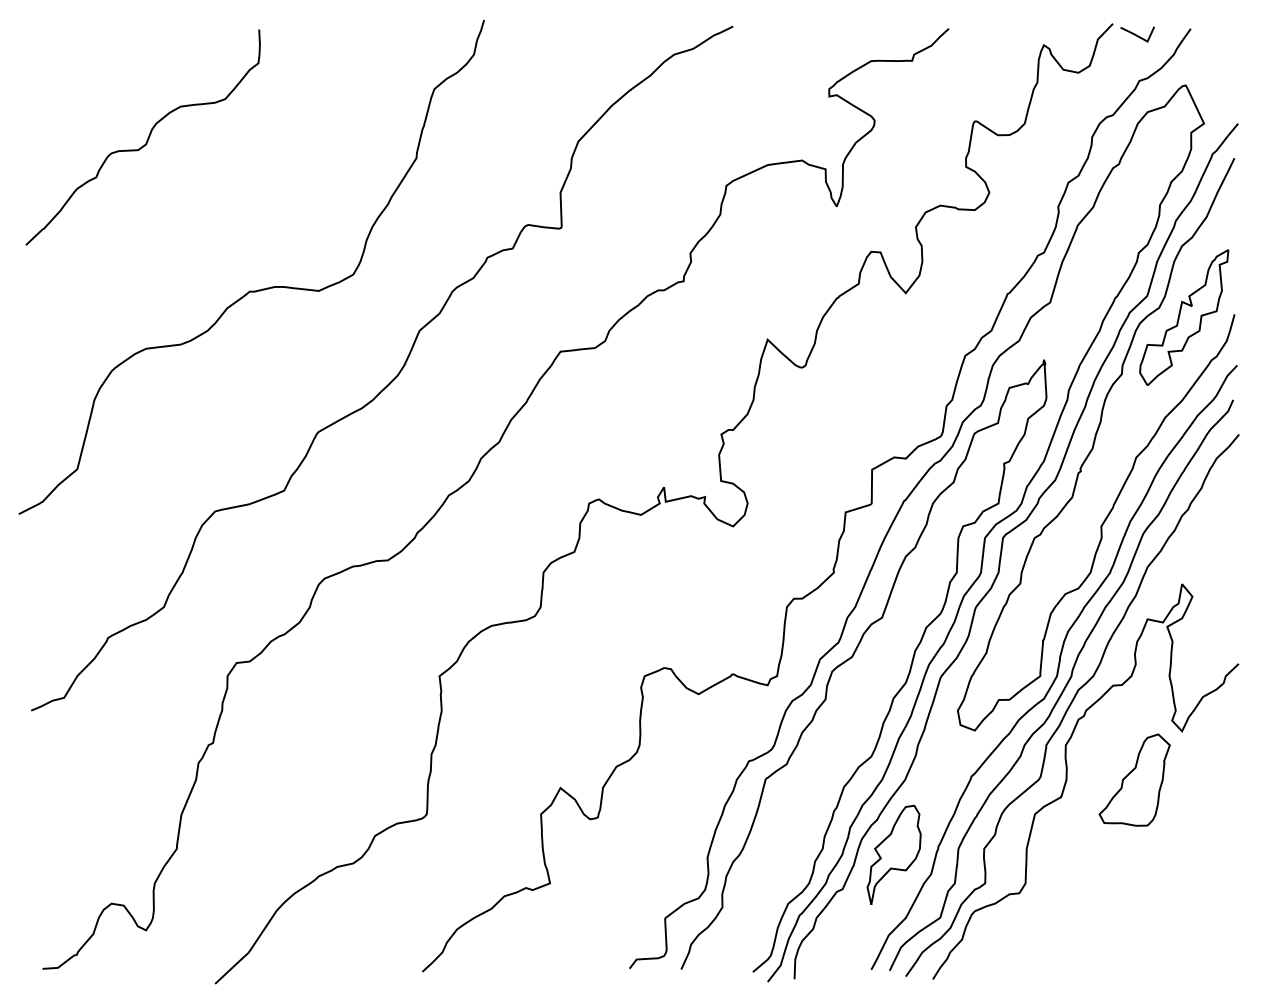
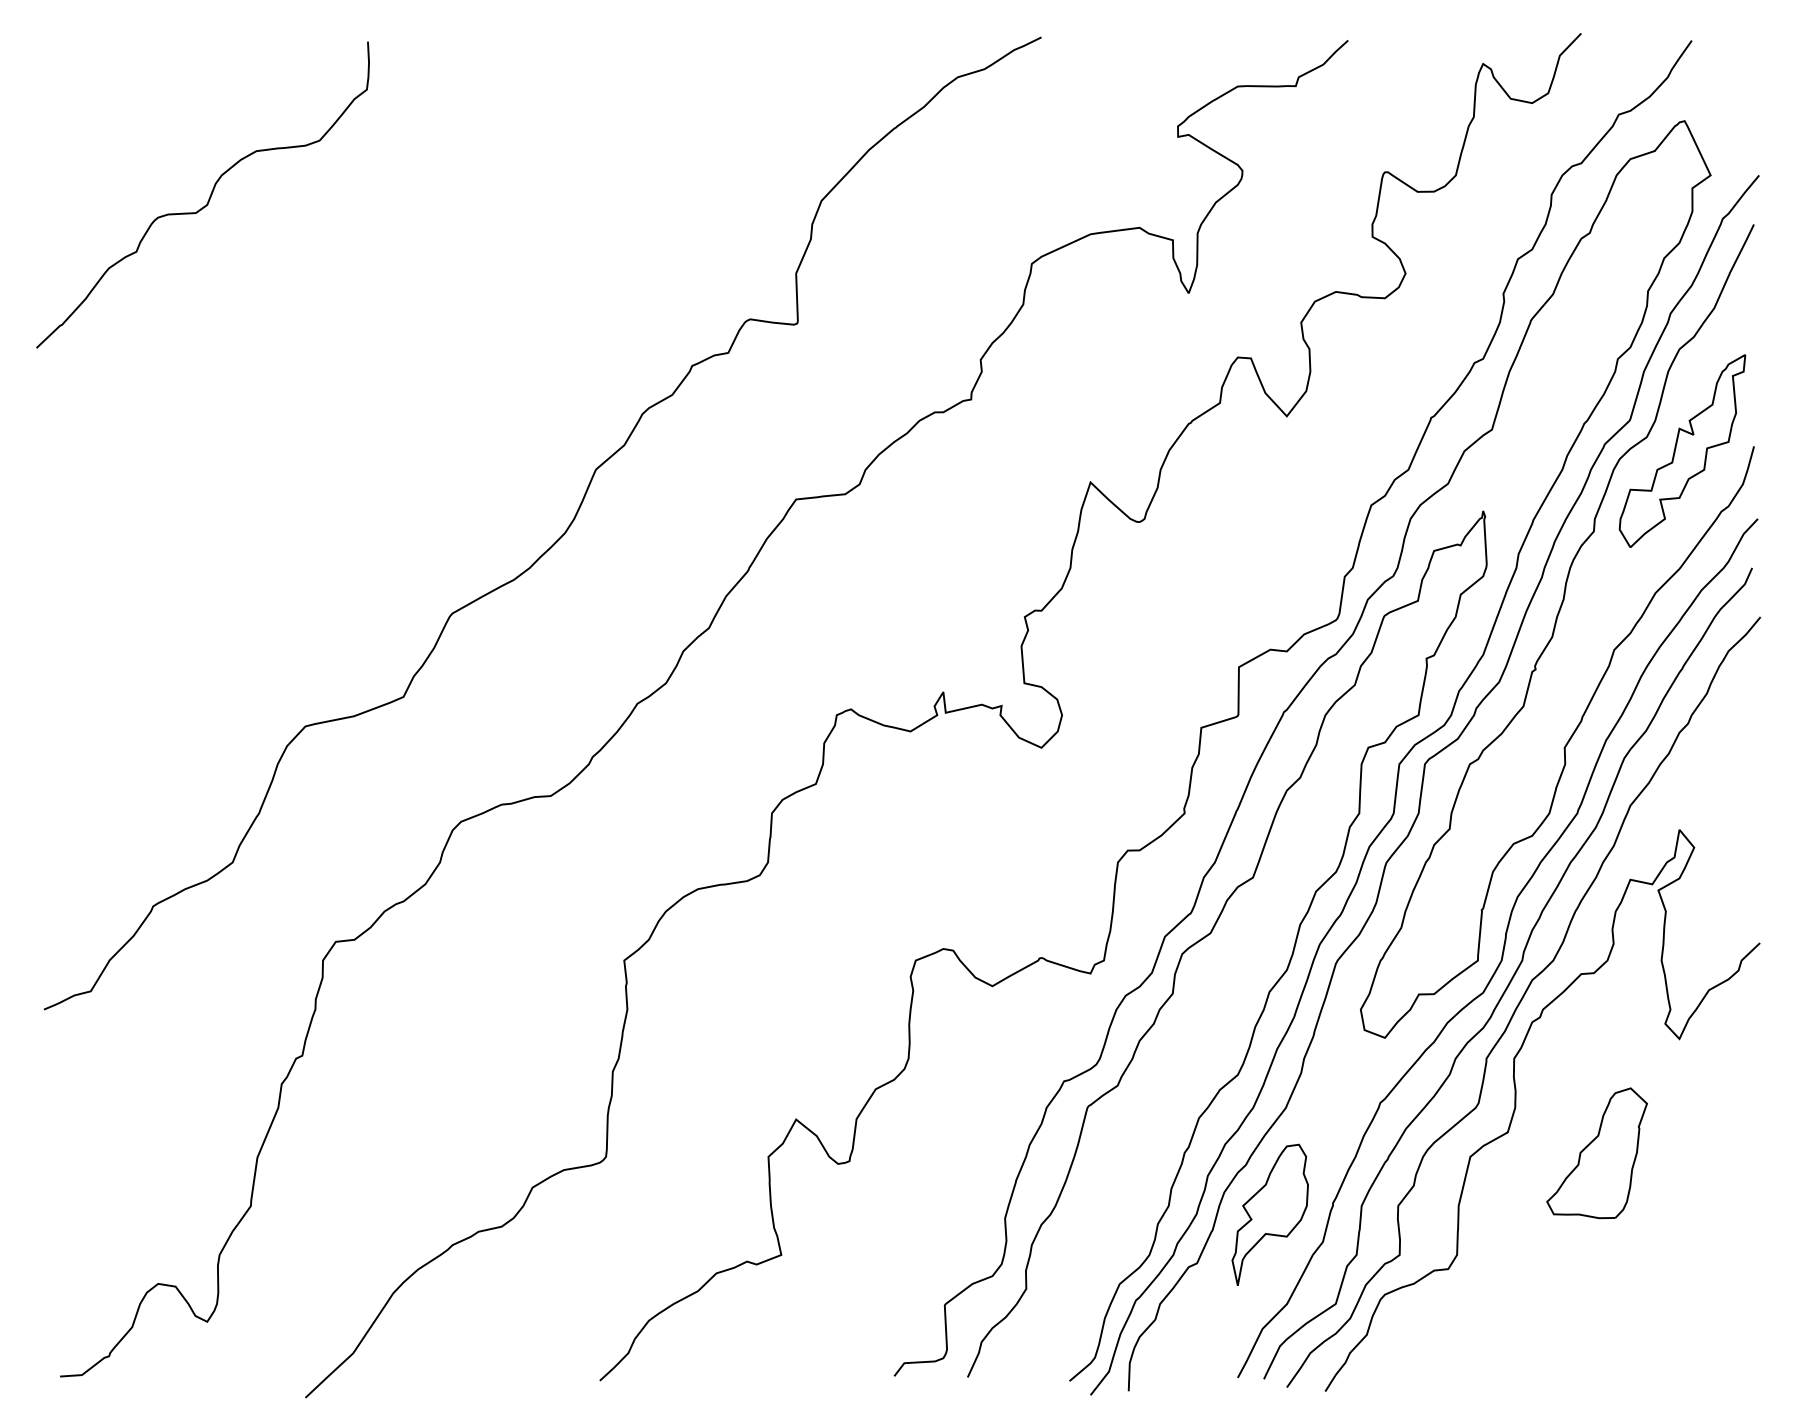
line: (1137, 35) -> (1615, 49), removed
curve: (255, 290) -> (362, 412), removed
part: (1134, 780) -> (1596, 1153), moved

